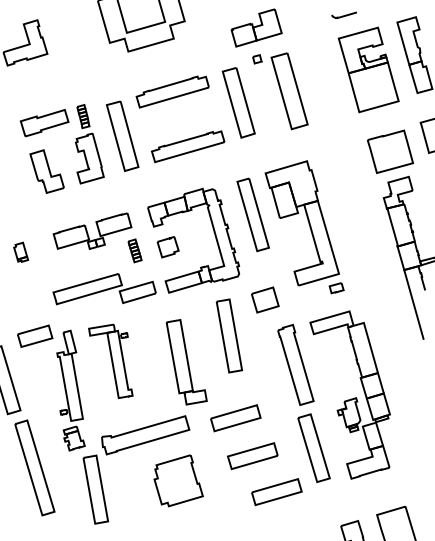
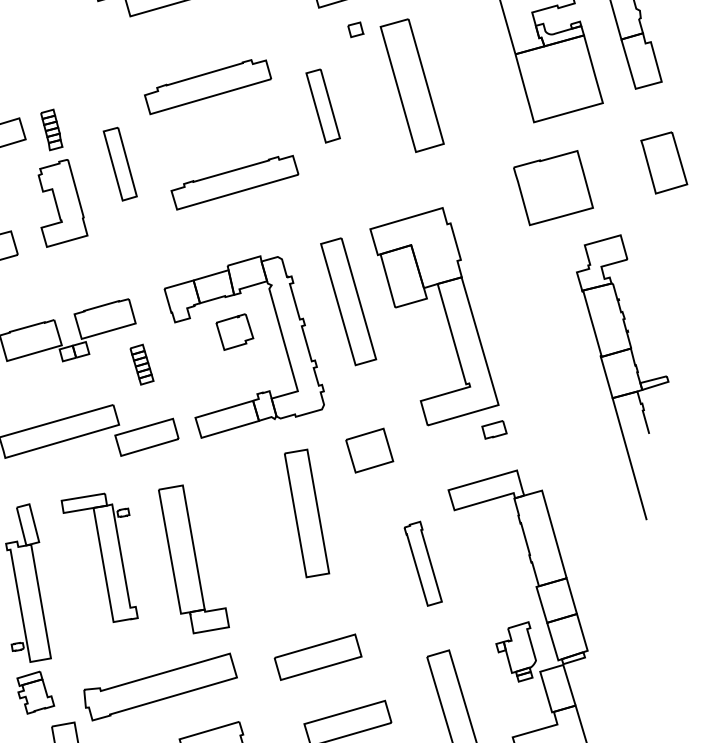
part: (238, 102) -> (322, 105), size x0.6
part: (122, 135) -> (120, 163), size x0.6
part: (390, 151) -> (553, 187), moved
part: (167, 247) -> (233, 332), moved
part: (186, 362) -> (193, 559), moved
part: (295, 364) -> (422, 563), size x0.6

